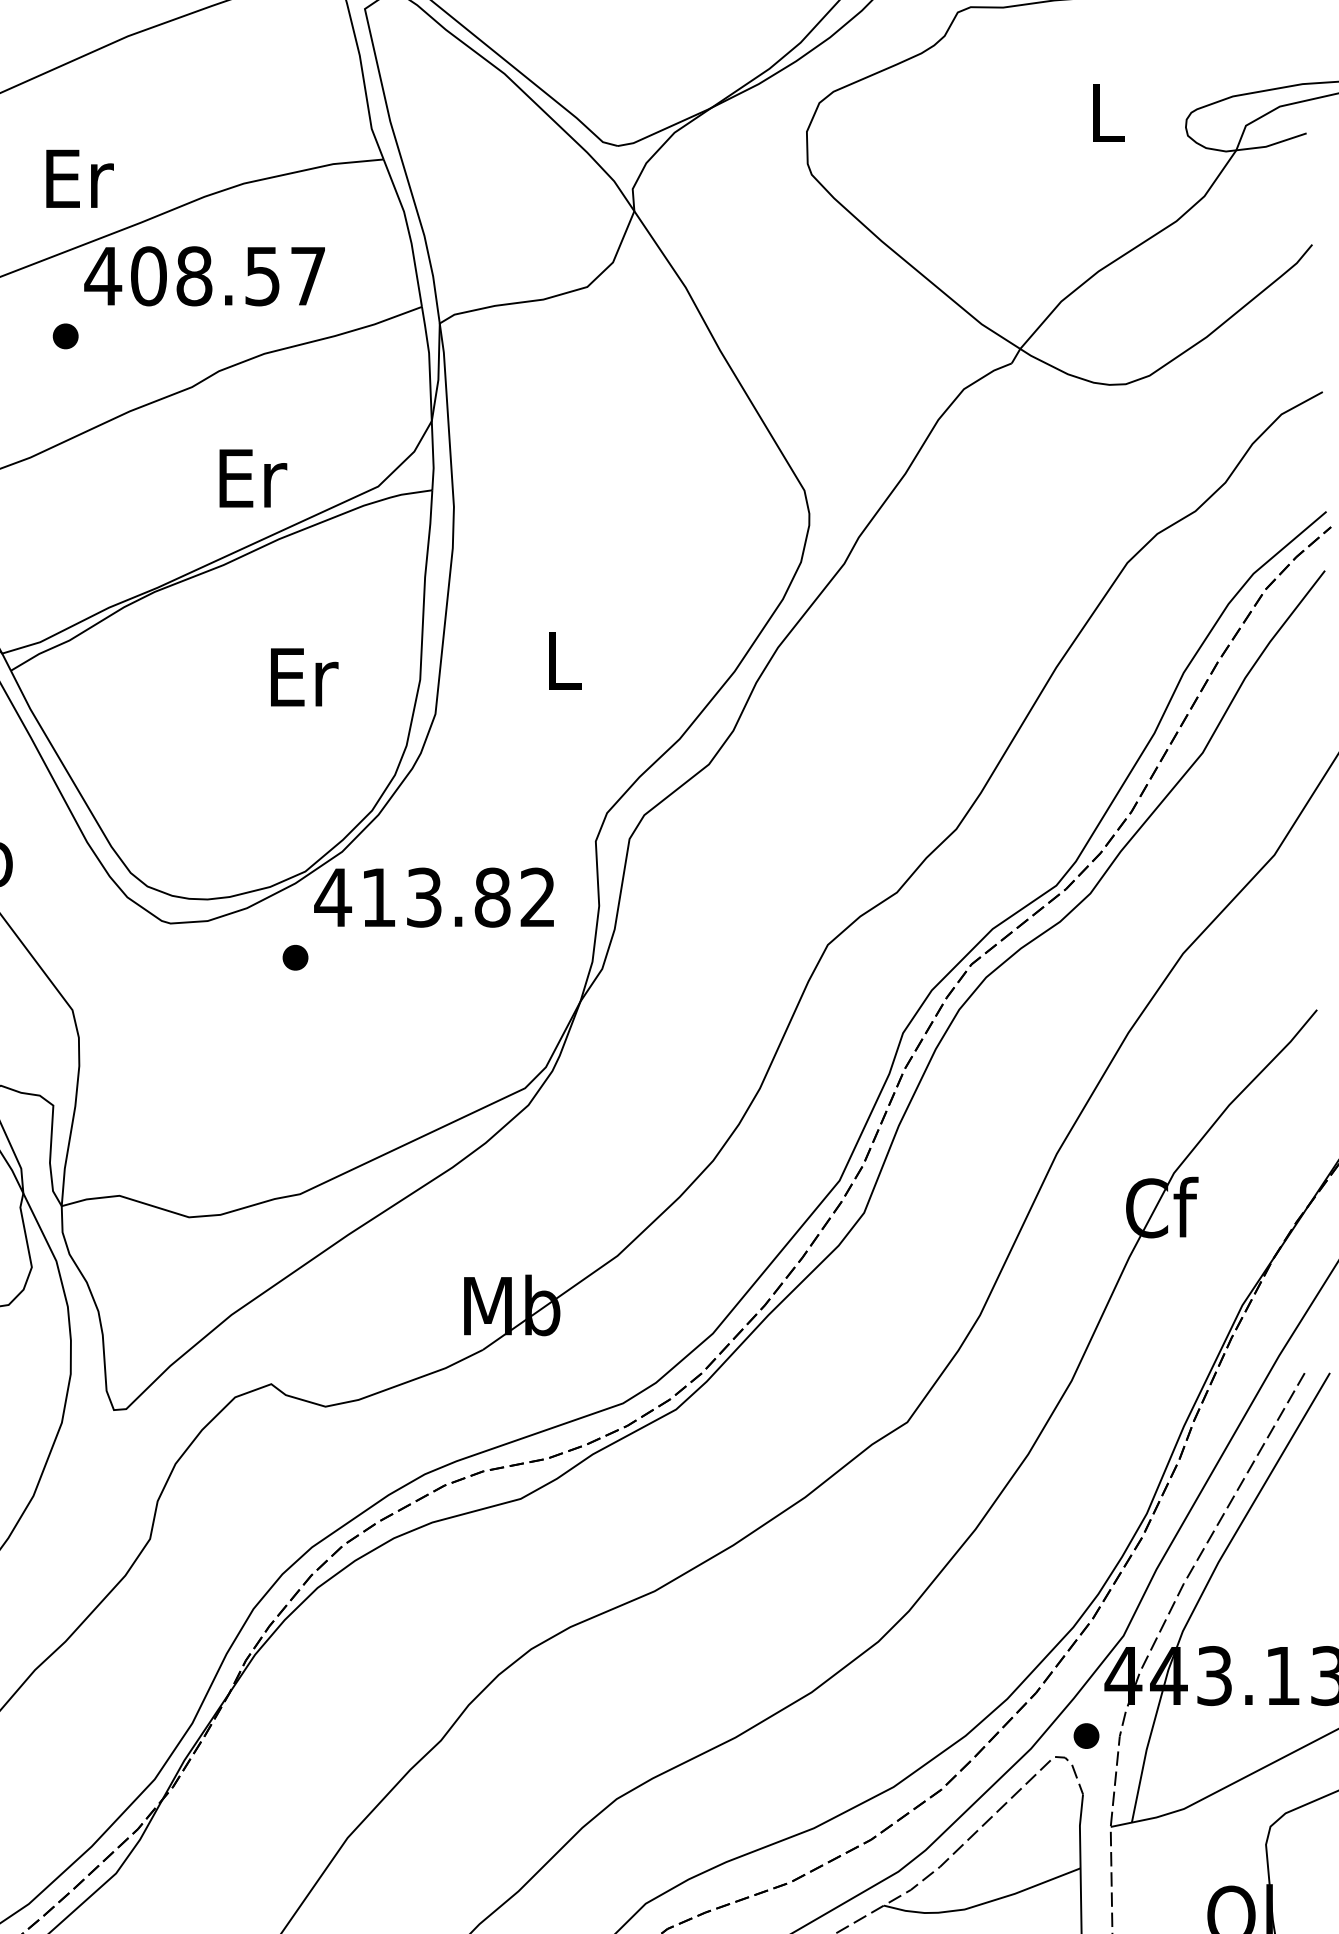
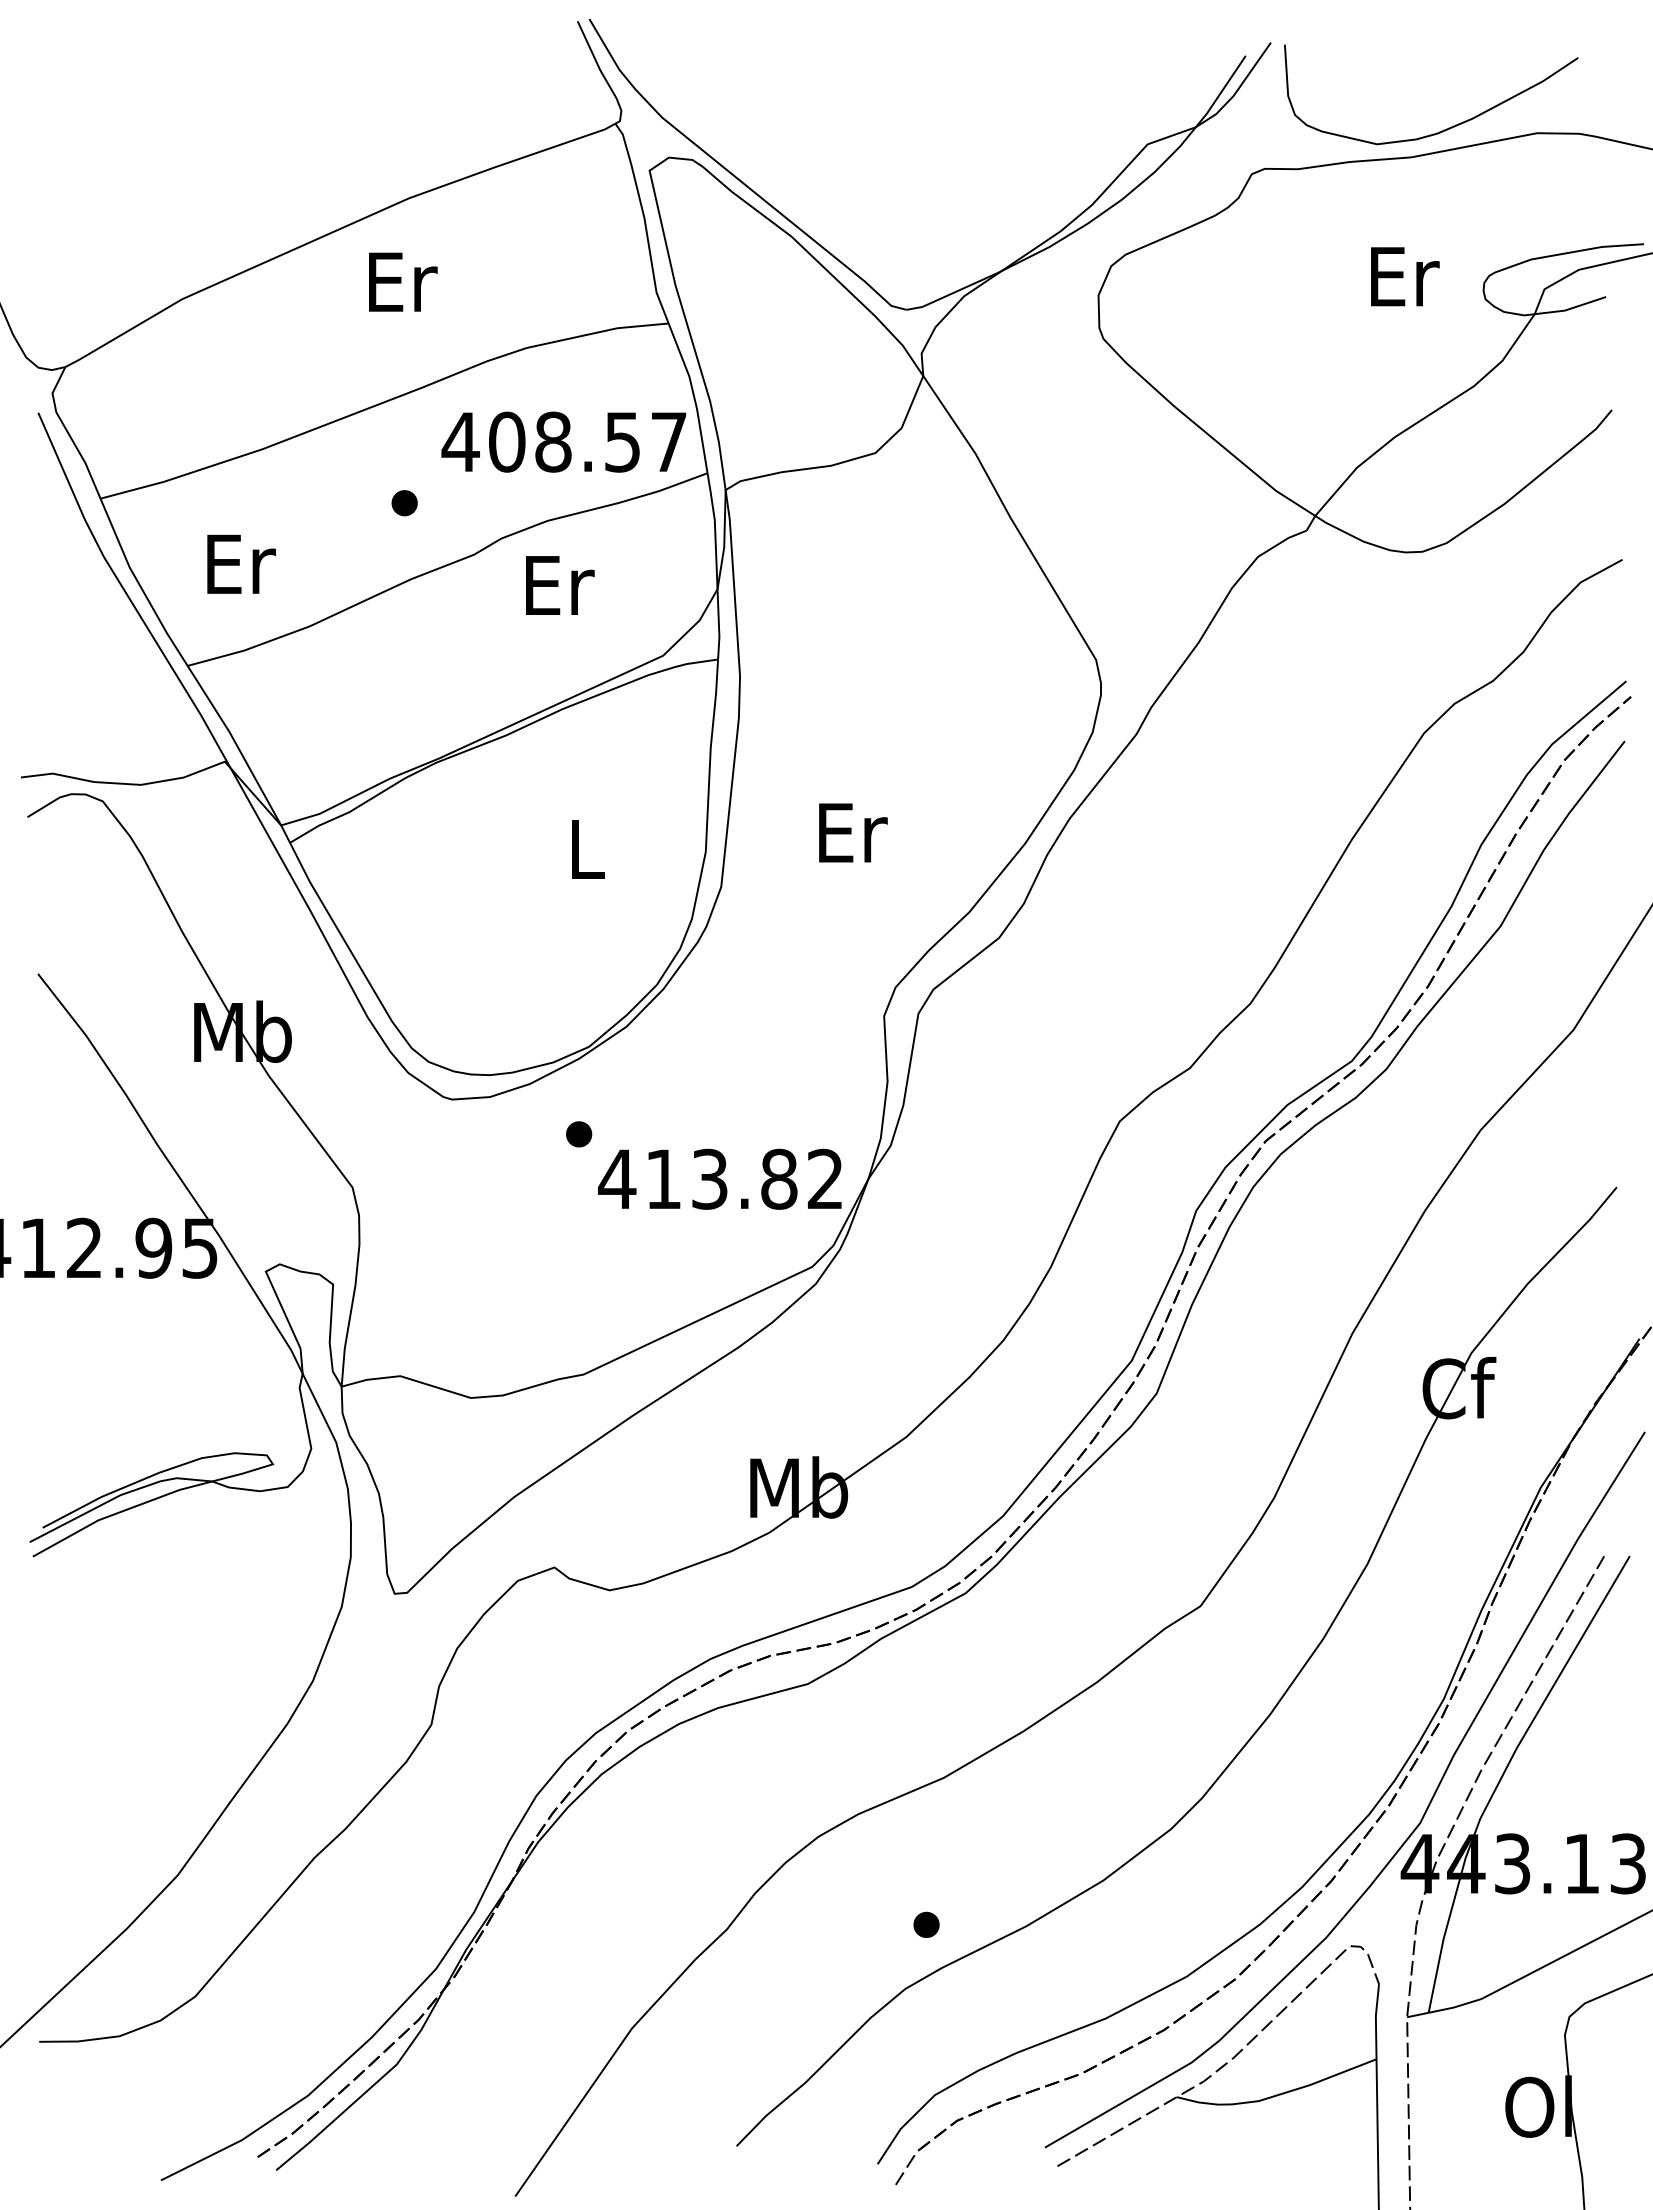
text: (1109, 113) -> (1405, 276), L -> Er
text: (80, 178) -> (403, 281), moved
text: (204, 275) -> (563, 441), moved
part: (65, 336) -> (404, 503), moved
text: (253, 478) -> (560, 585), moved
text: (565, 660) -> (853, 832), L -> Er
text: (304, 677) -> (588, 849), Er -> L
text: (433, 896) -> (719, 1178), moved
part: (1086, 1735) -> (926, 1924), moved

